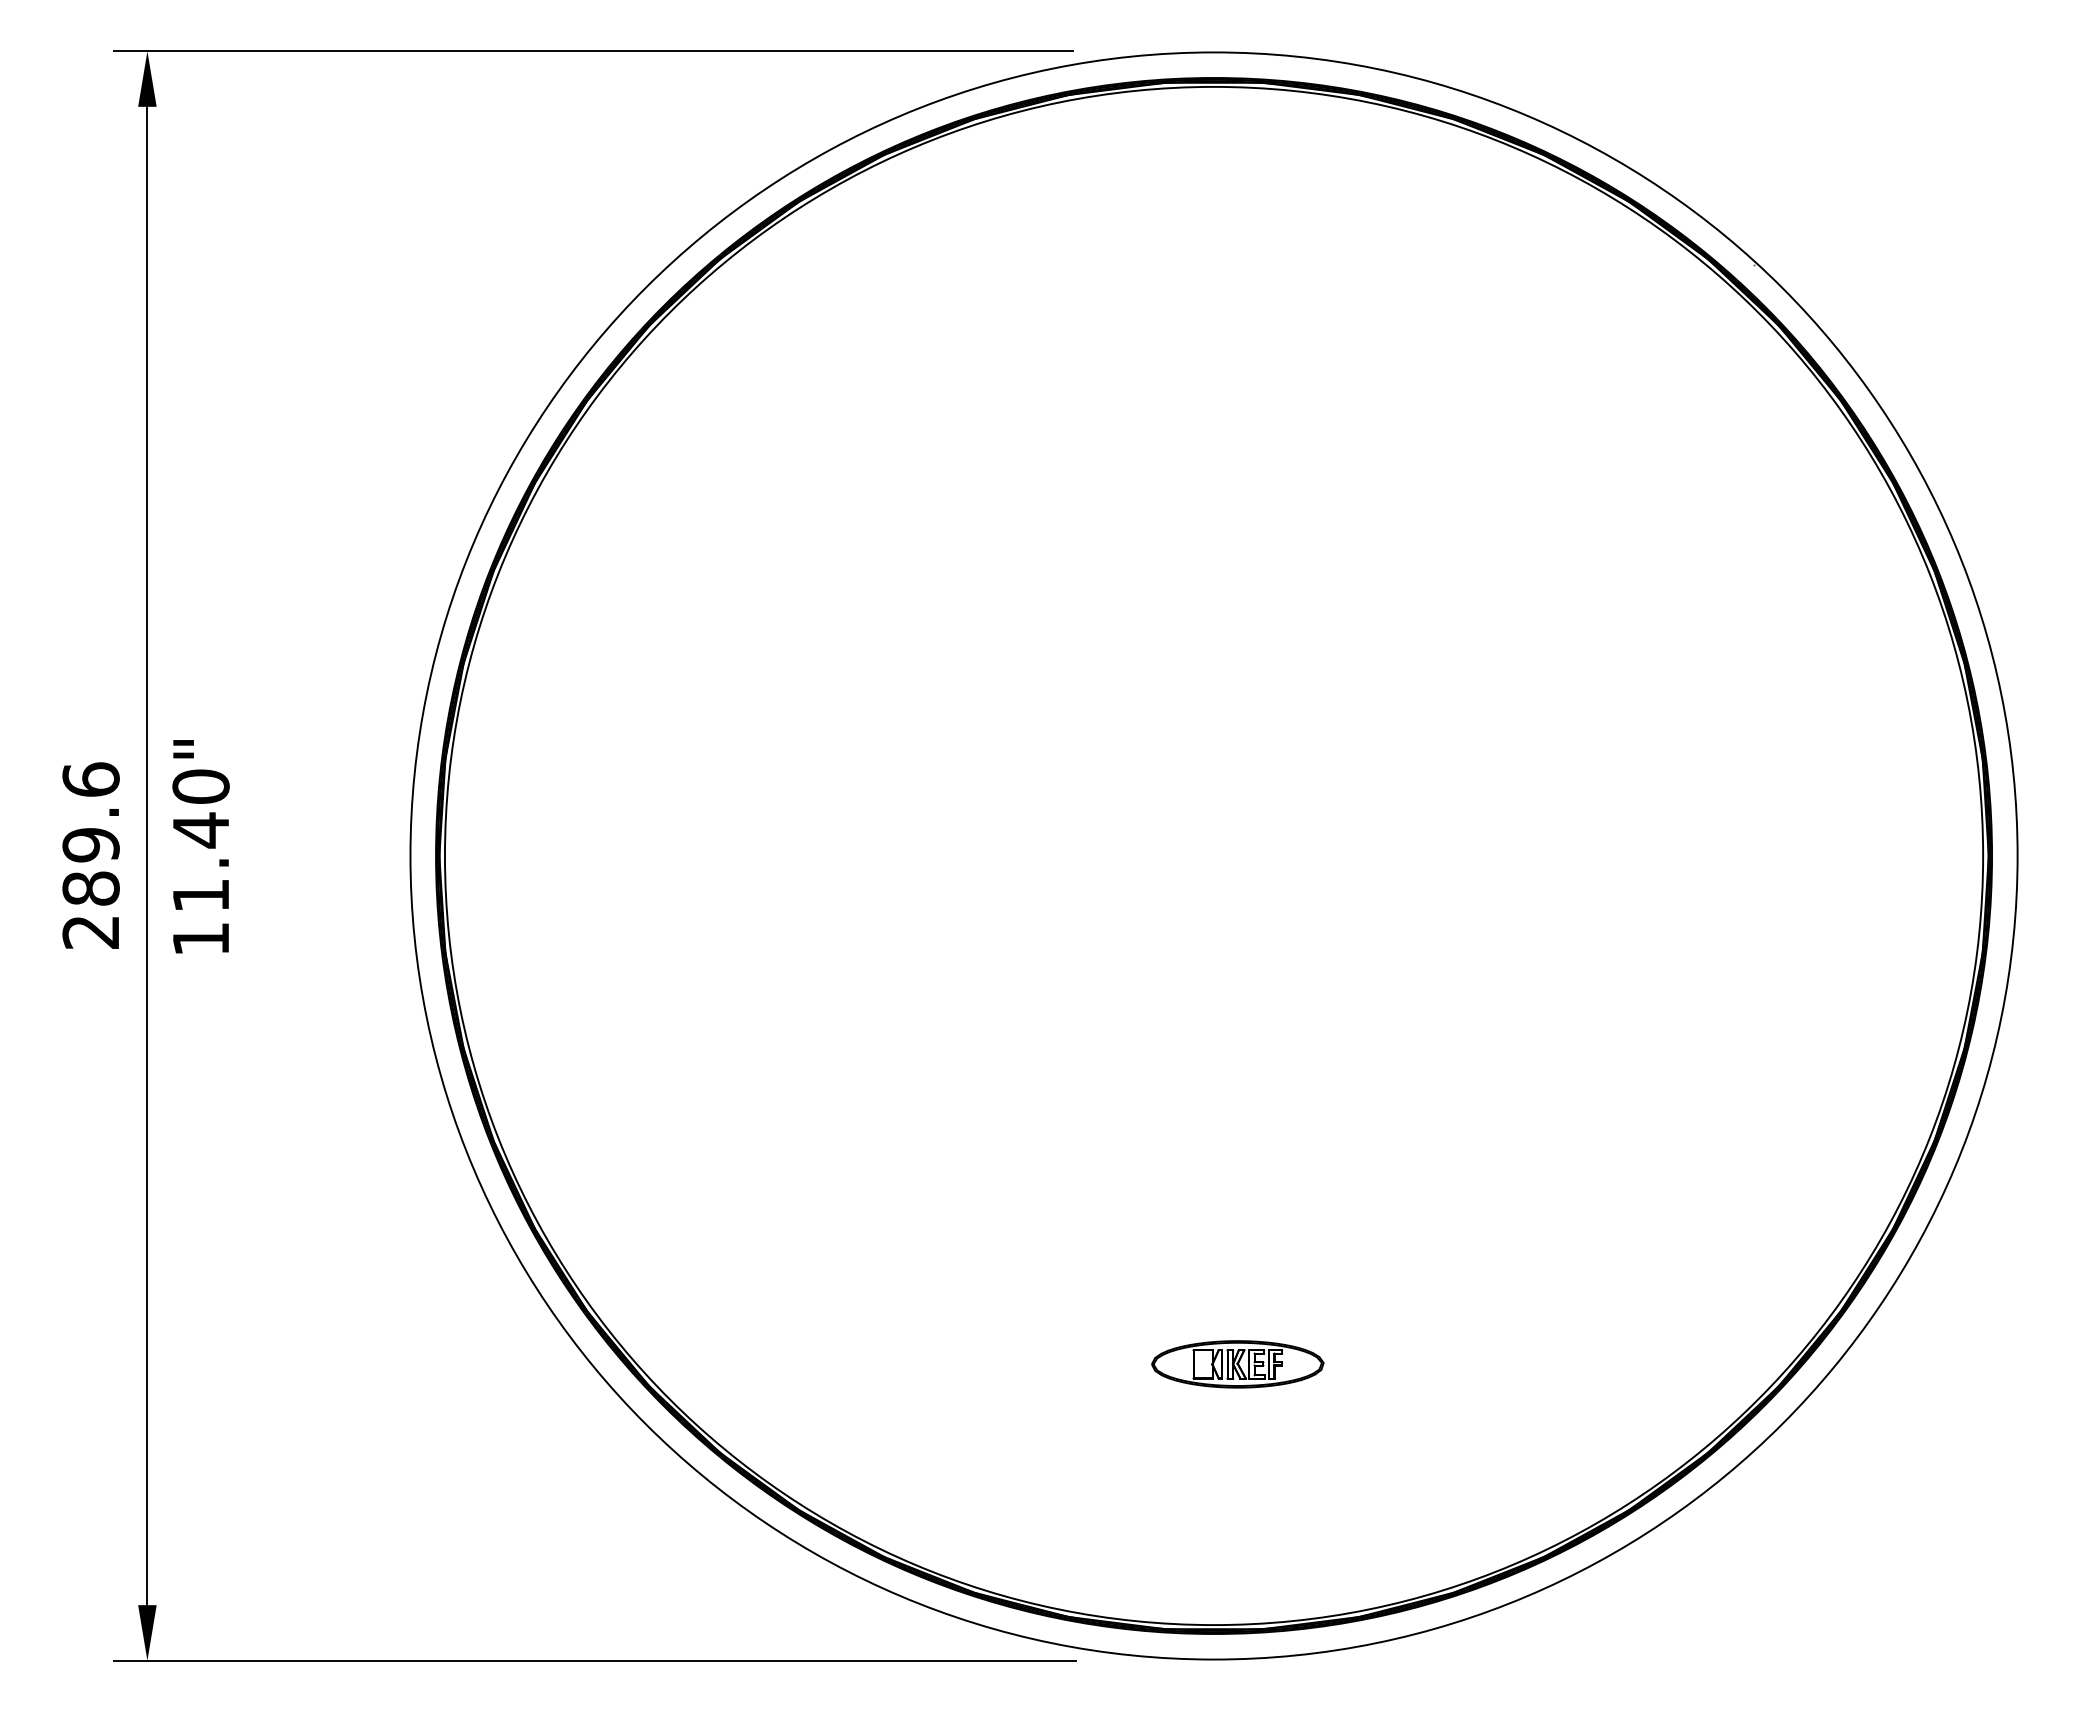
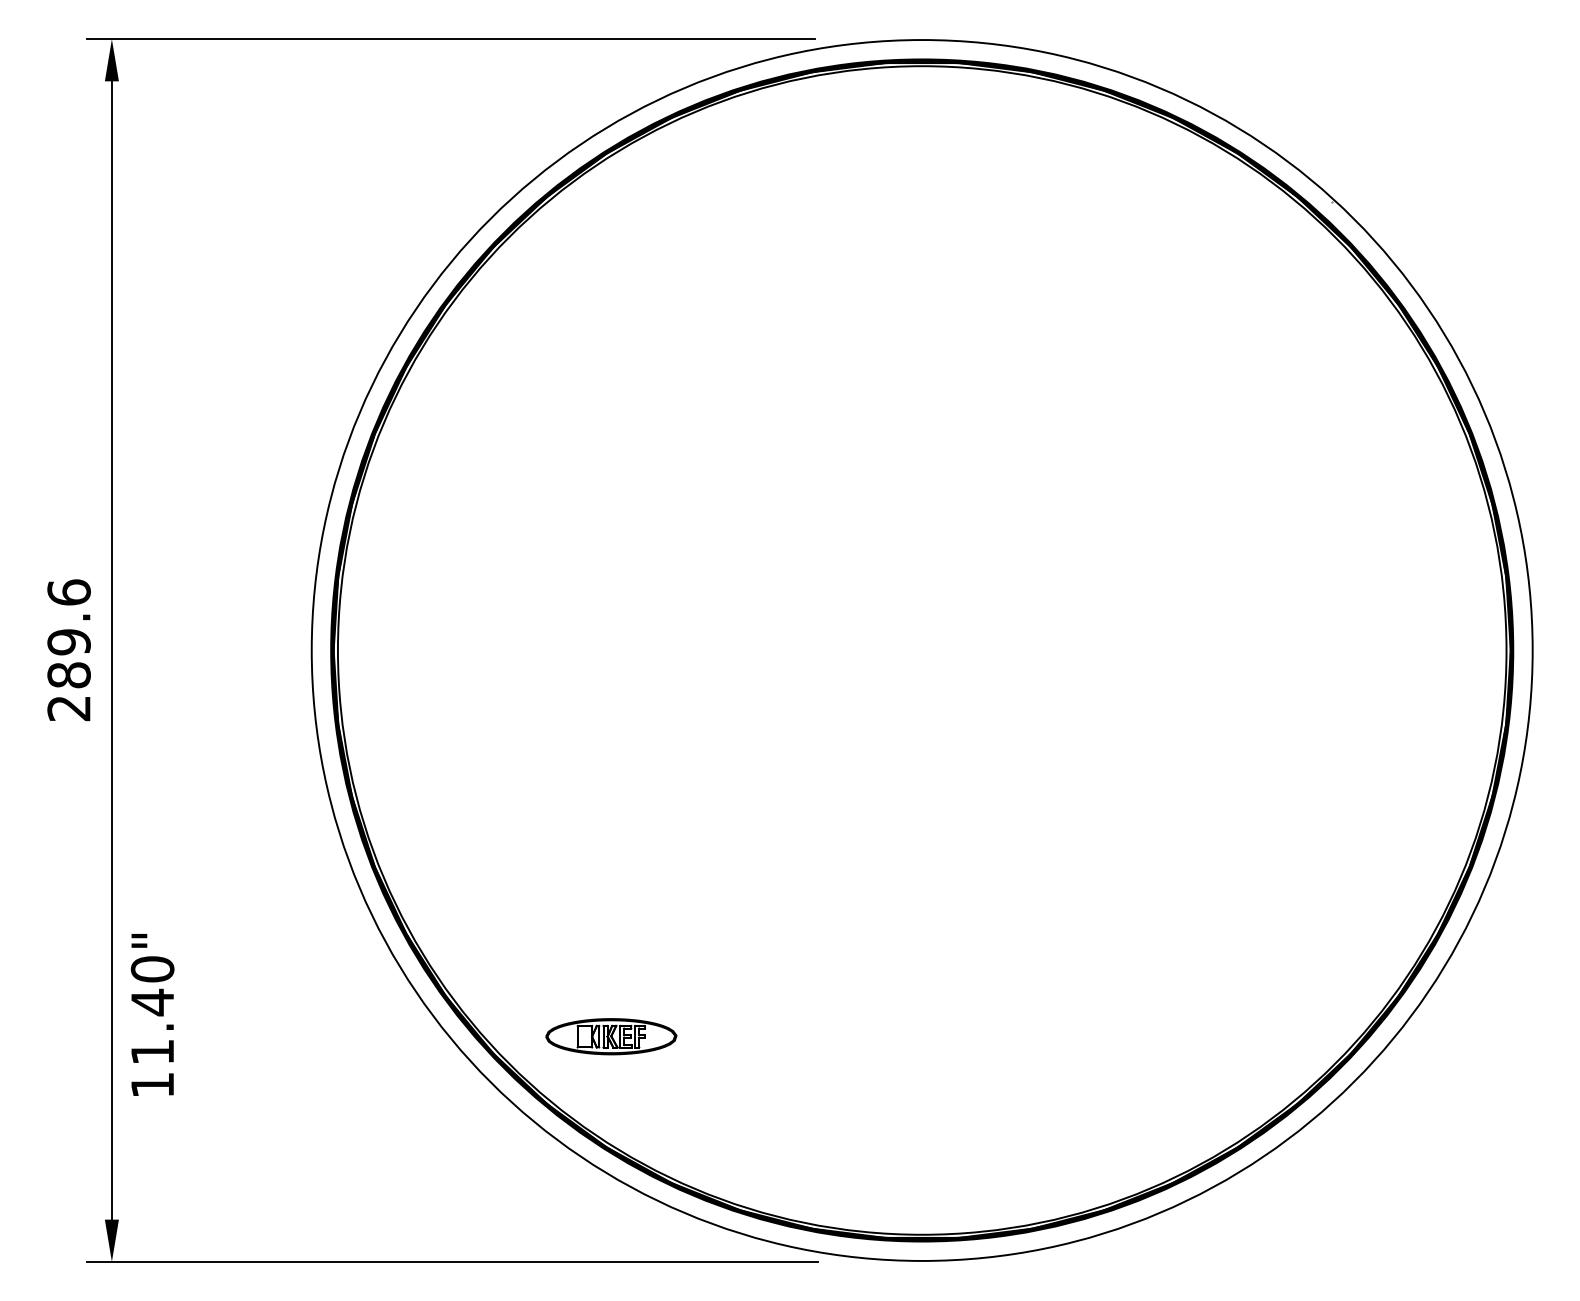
text: (200, 846) -> (152, 1014), moved
part: (1237, 1364) -> (611, 1036), moved

